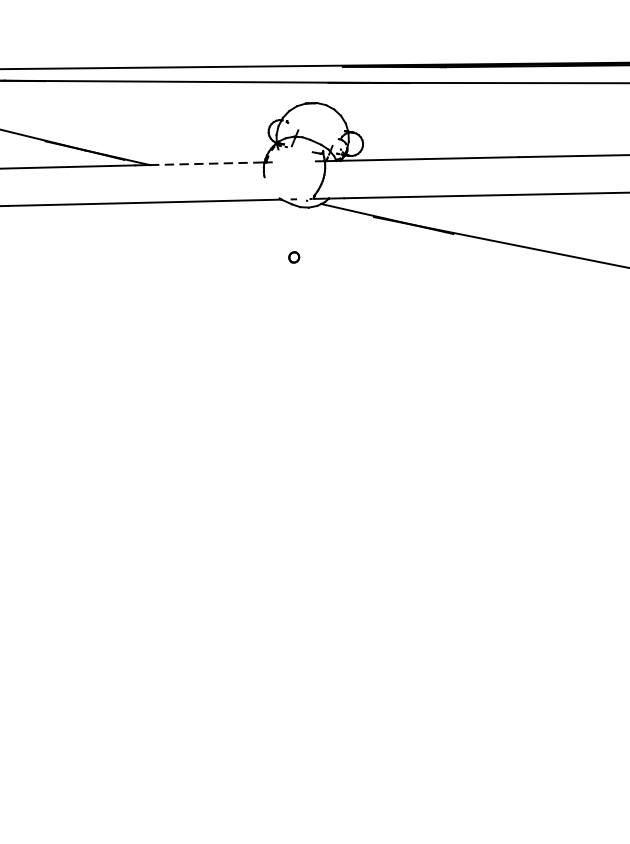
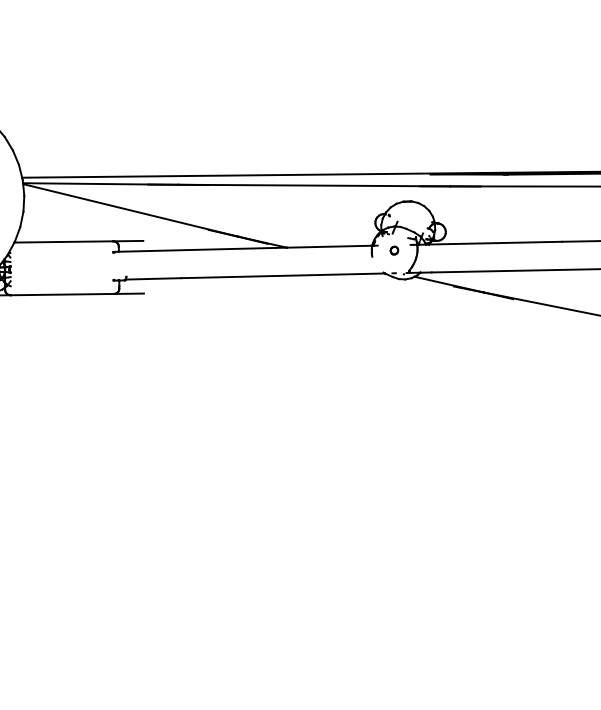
line: (207, 163) -> (329, 246), dashed -> solid
part: (294, 257) -> (394, 250), moved

